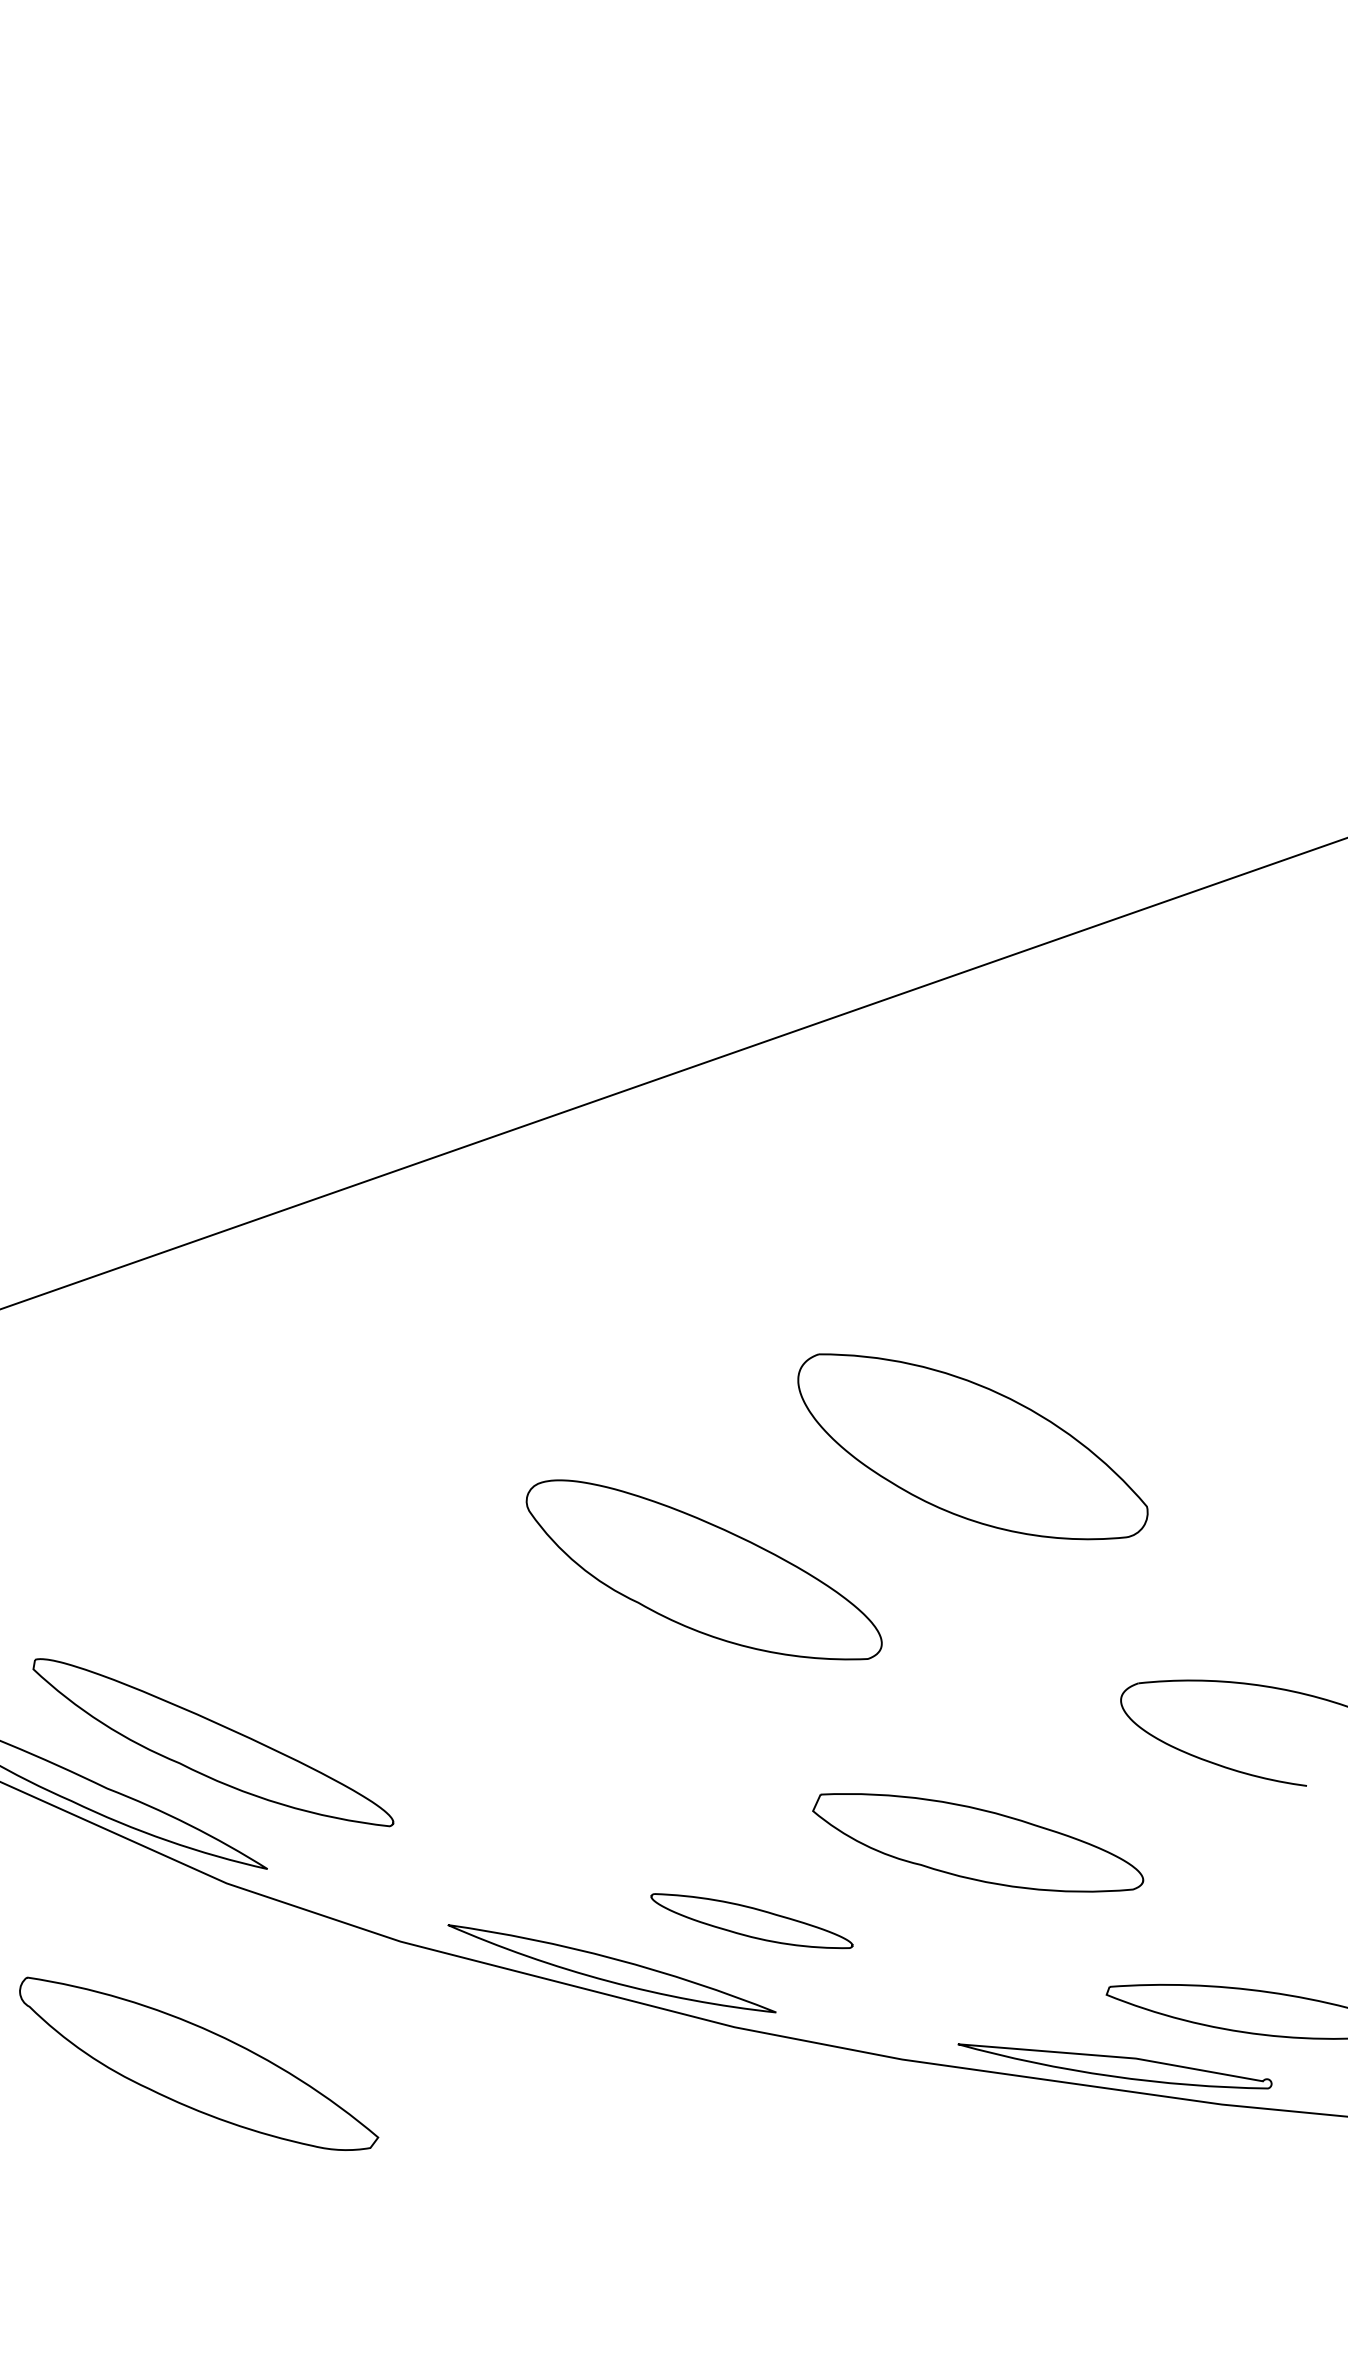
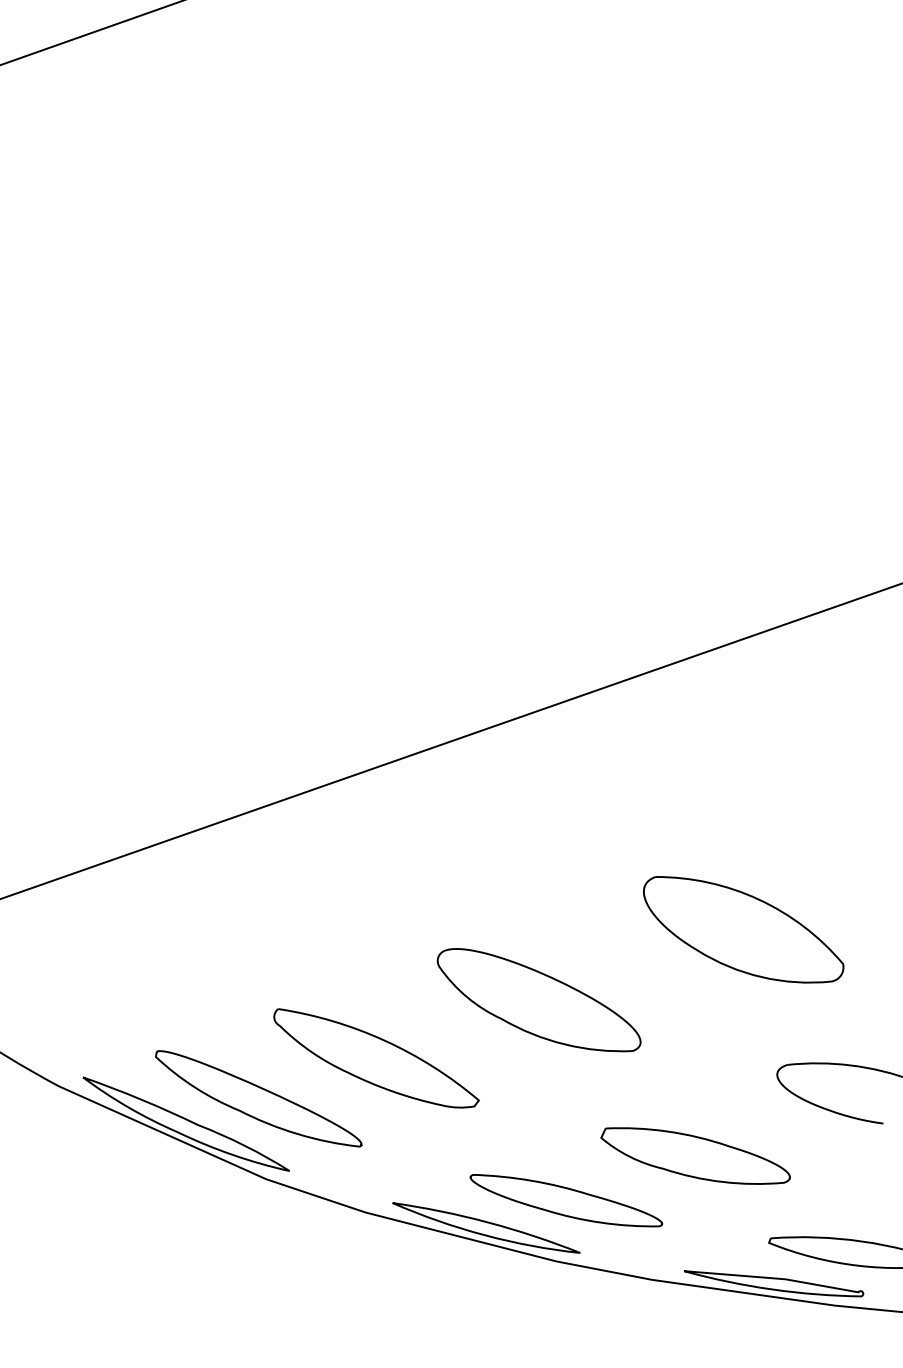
part: (972, 1446) -> (743, 929), moved
part: (752, 1920) -> (566, 1200), size x1.67
part: (198, 2064) -> (376, 1058), moved

